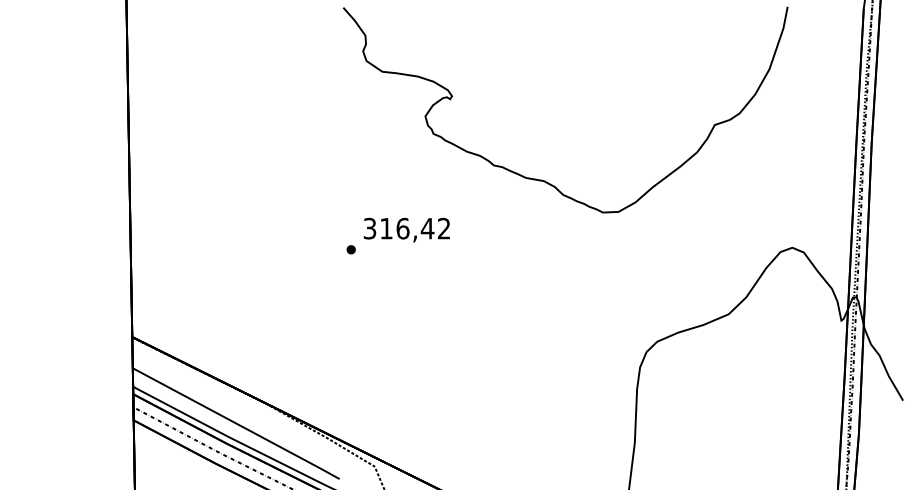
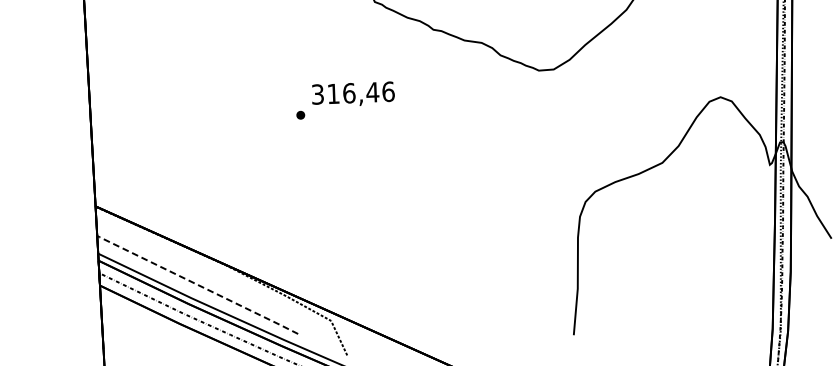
text: (443, 228) -> (387, 91), 316,42 -> 316,46
line: (236, 423) -> (197, 284), solid -> dashed

